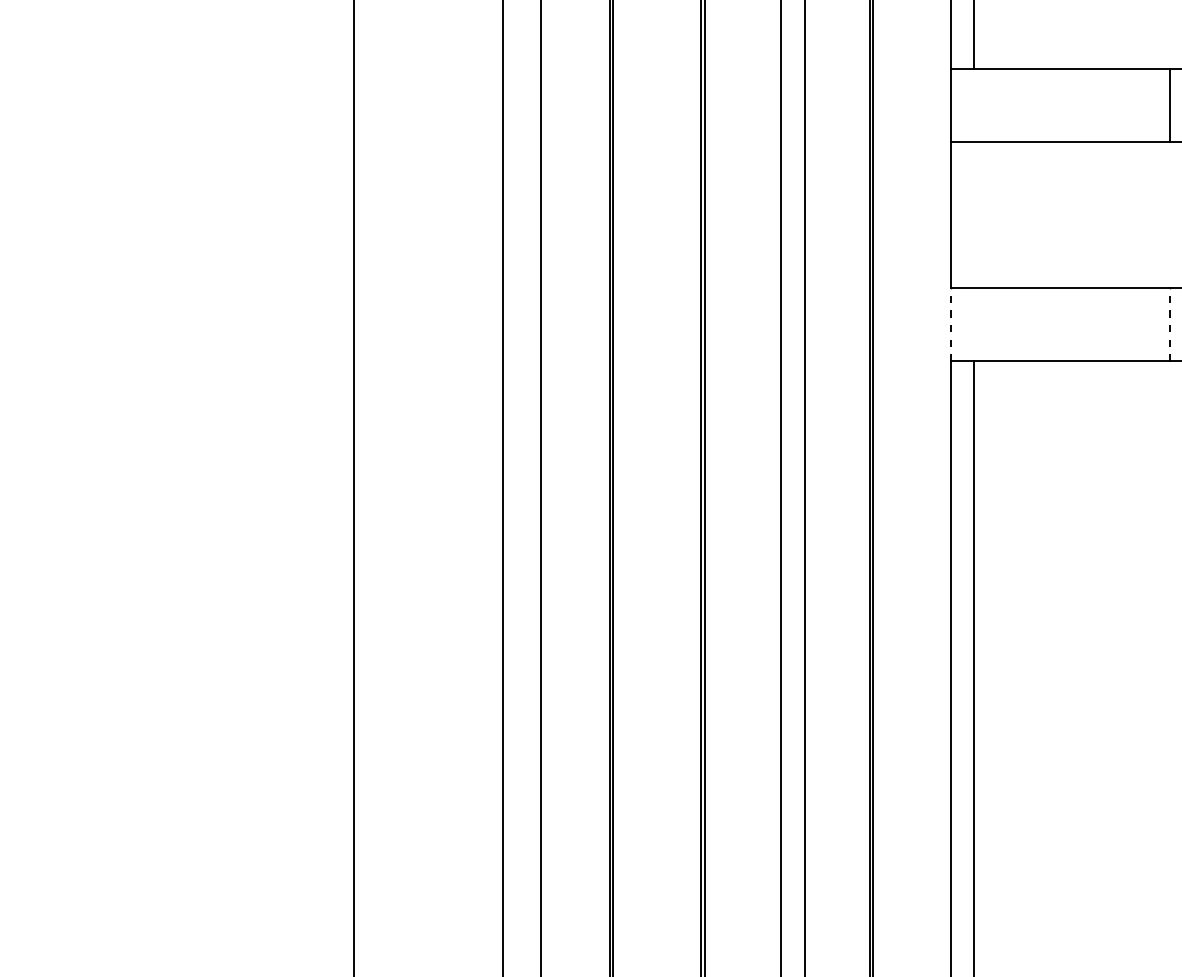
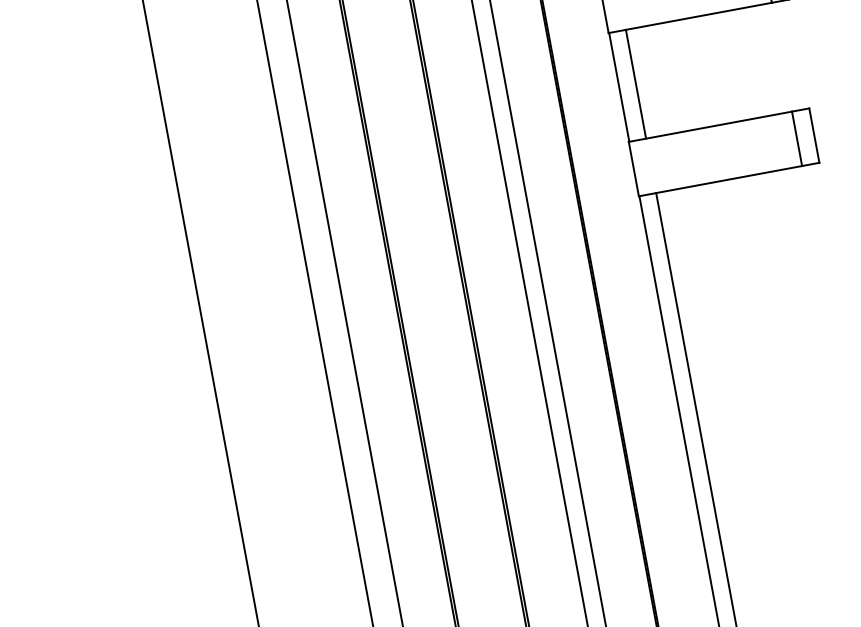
line: (973, 215) -> (635, 84), added
line: (950, 324) -> (633, 168), dashed -> solid
line: (1169, 324) -> (796, 138), dashed -> solid

